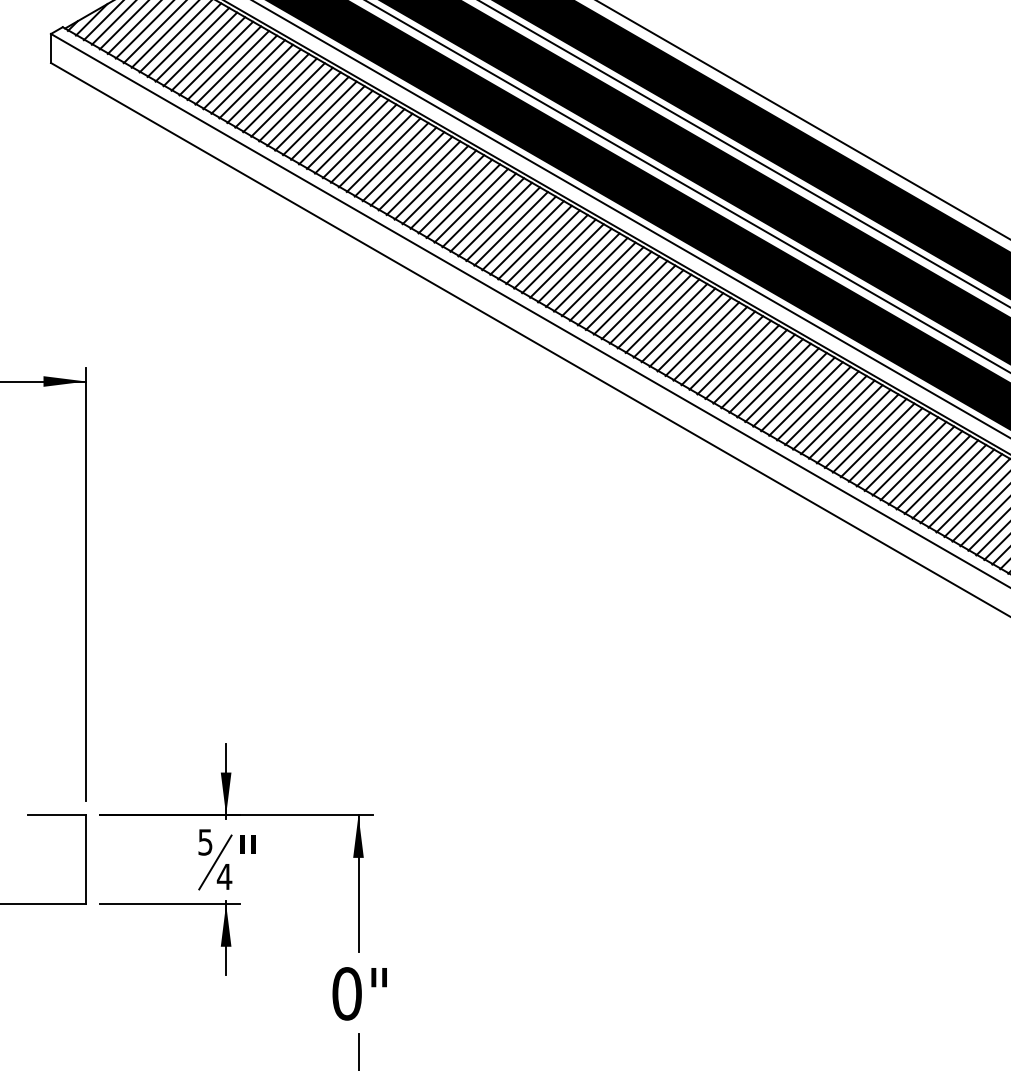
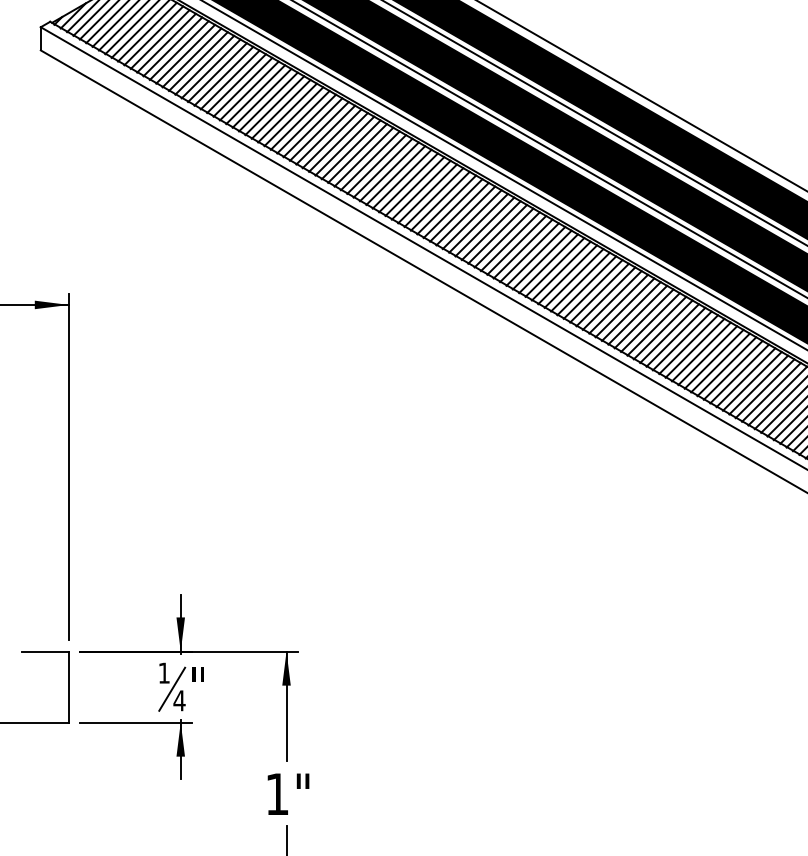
text: (204, 841) -> (163, 672), 5 -> 1
text: (347, 992) -> (277, 793), 0" -> 1"

